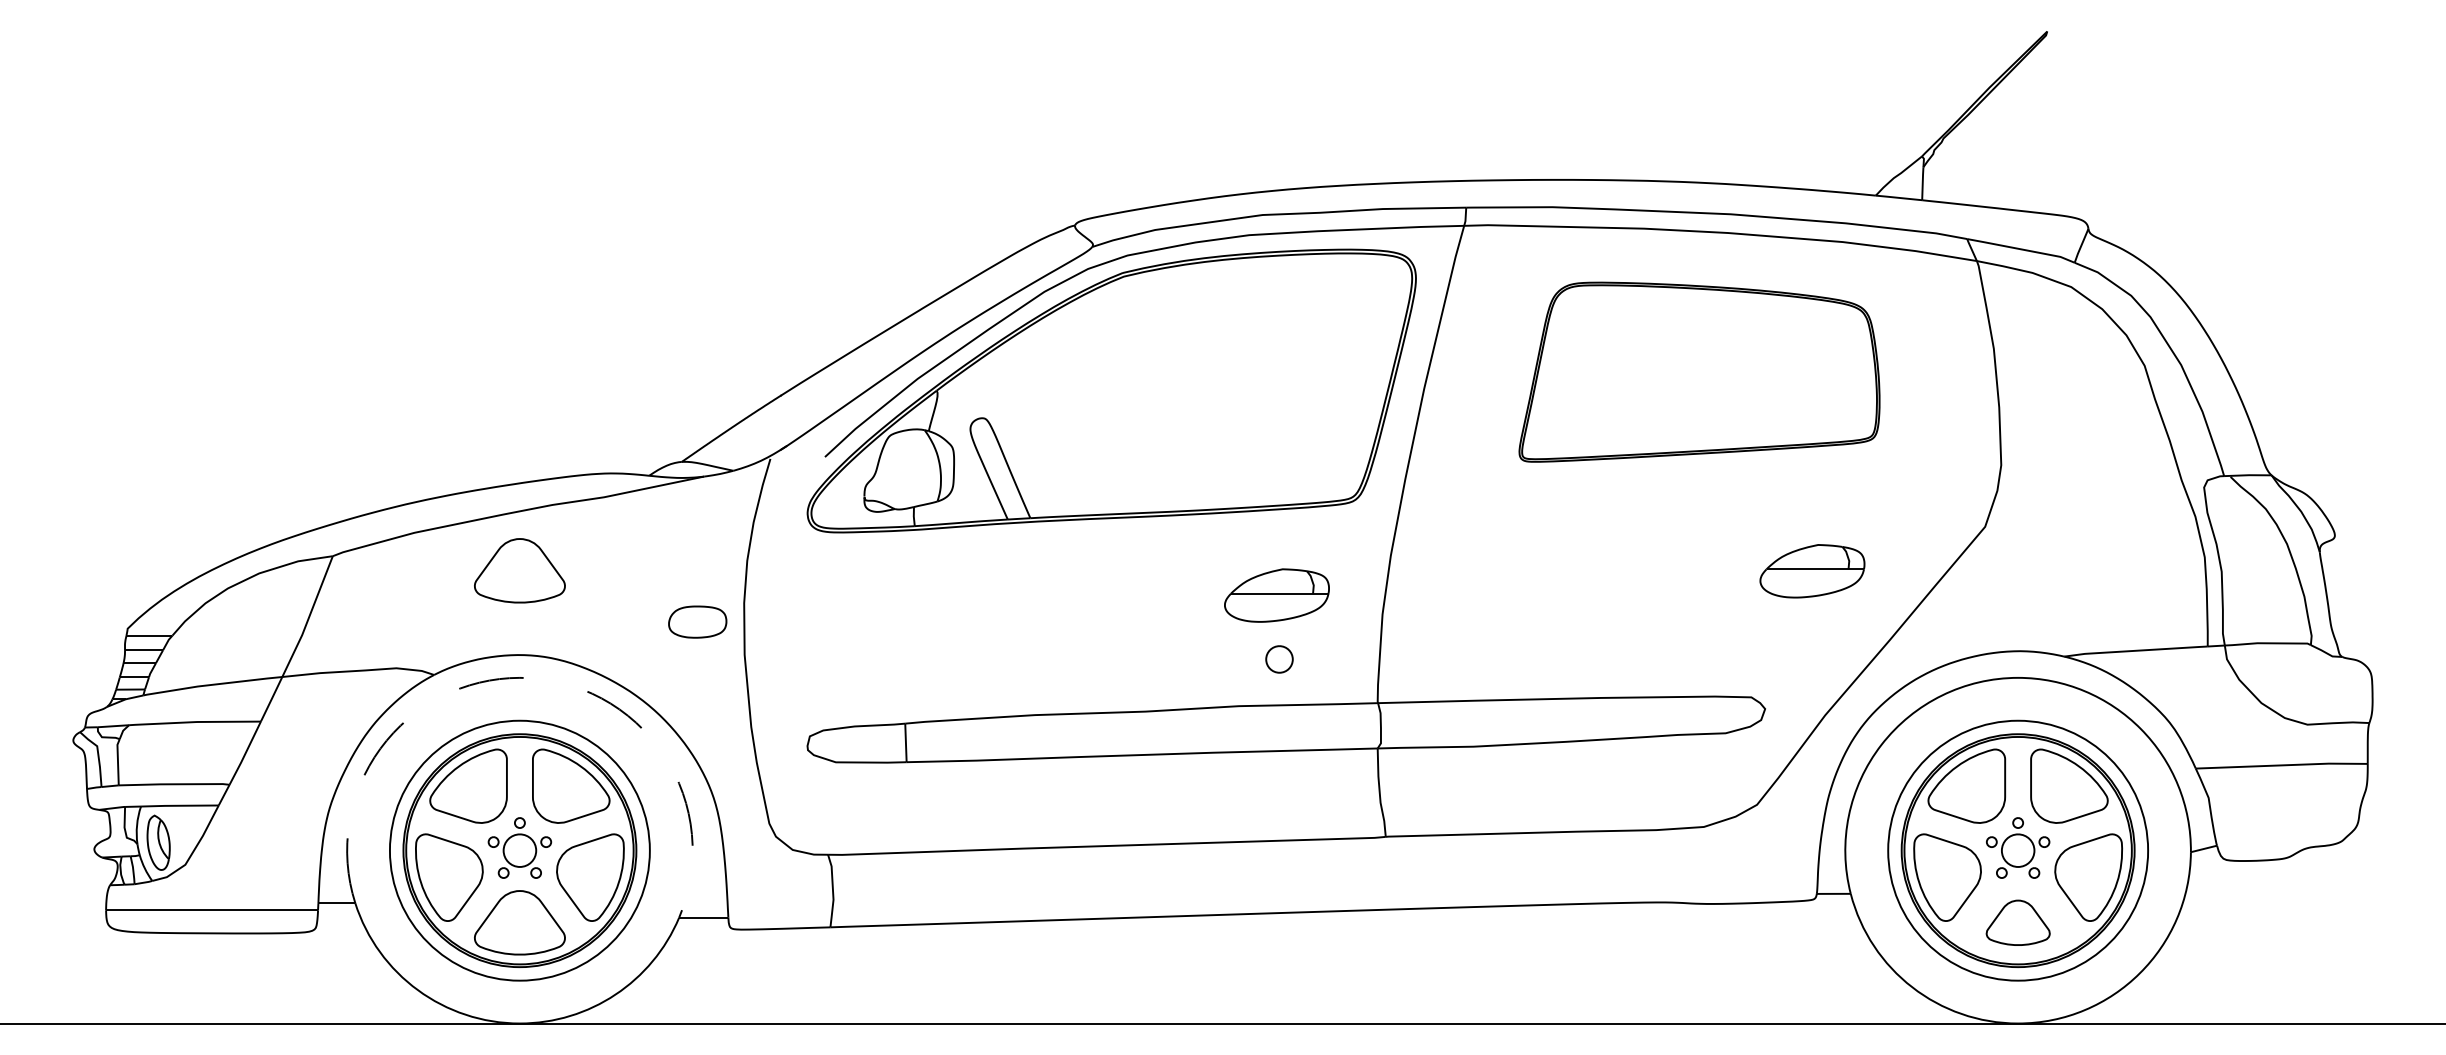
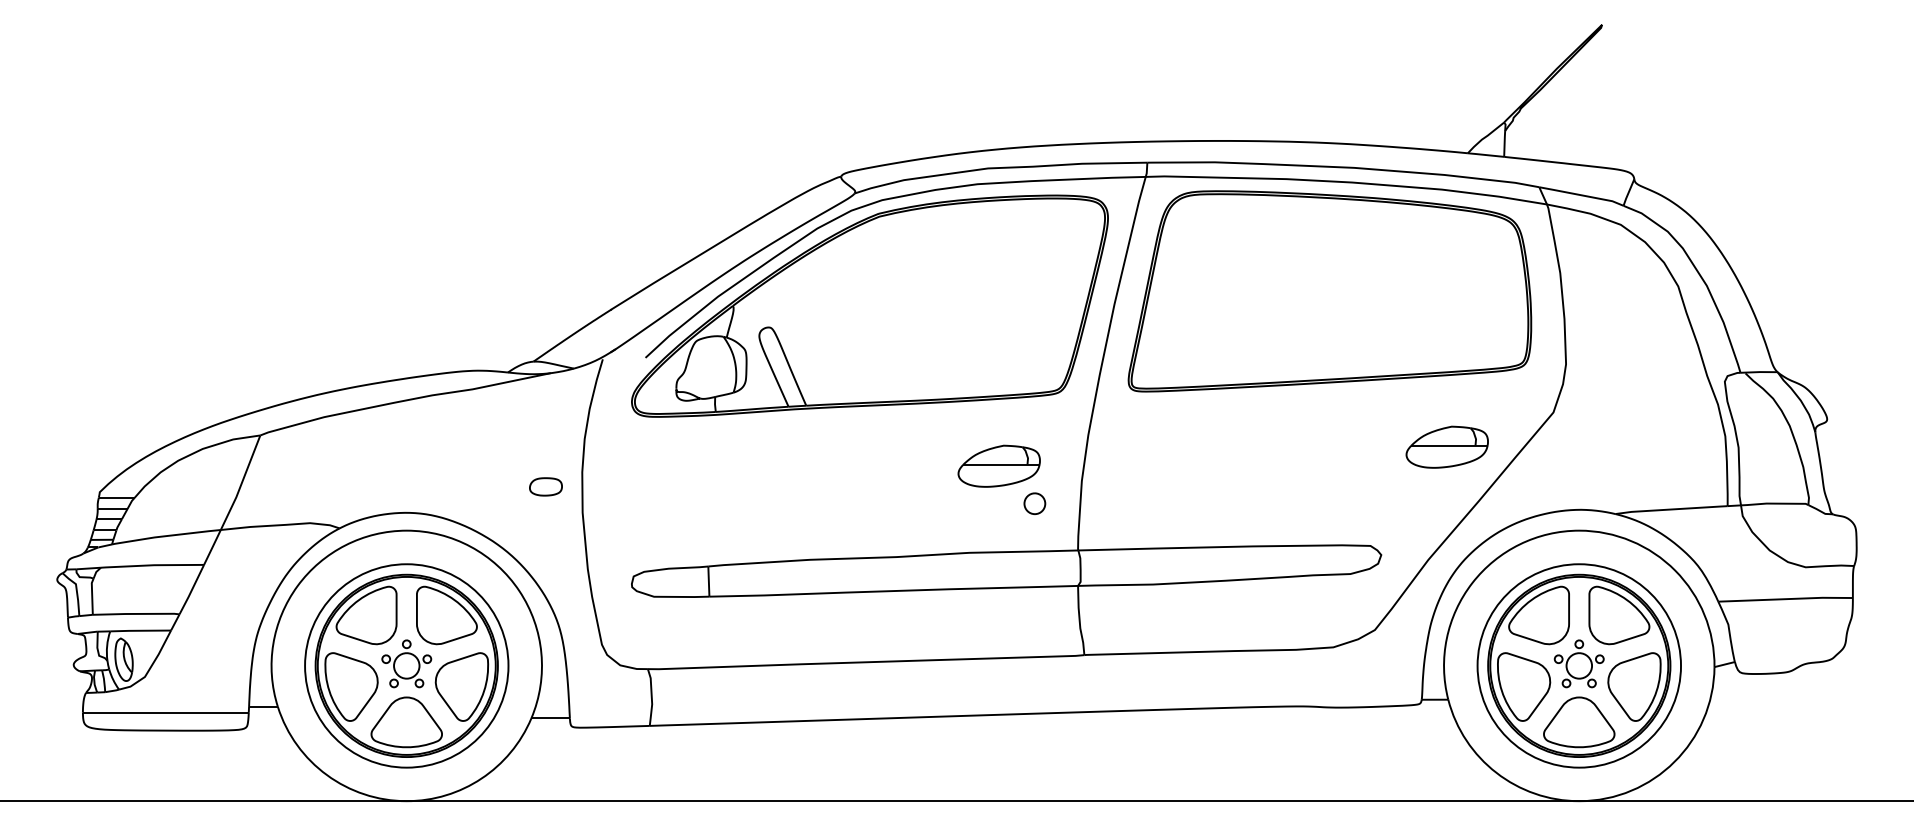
part: (1699, 372) -> (1329, 291), size x1.43
part: (519, 570) -> (406, 446), removed
part: (1812, 571) -> (1447, 447), moved
part: (697, 621) -> (545, 486), size x0.71
part: (1279, 659) -> (1034, 503), moved
line: (519, 677) -> (406, 530), dashed -> solid
part: (2018, 922) -> (1579, 722), size x1.43

